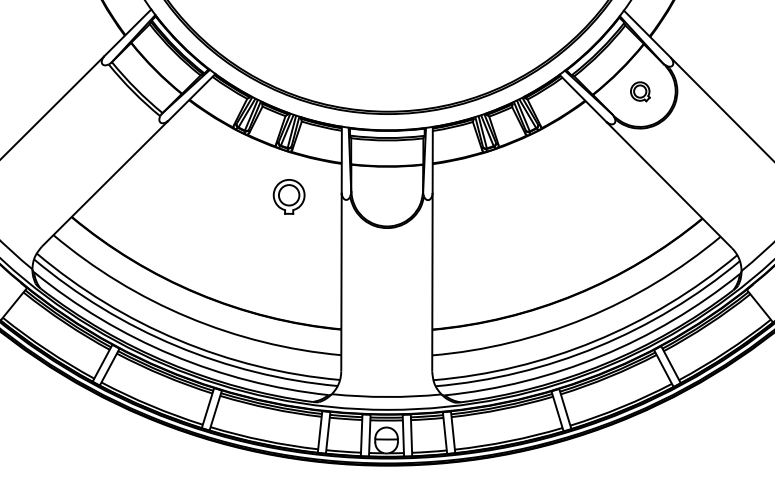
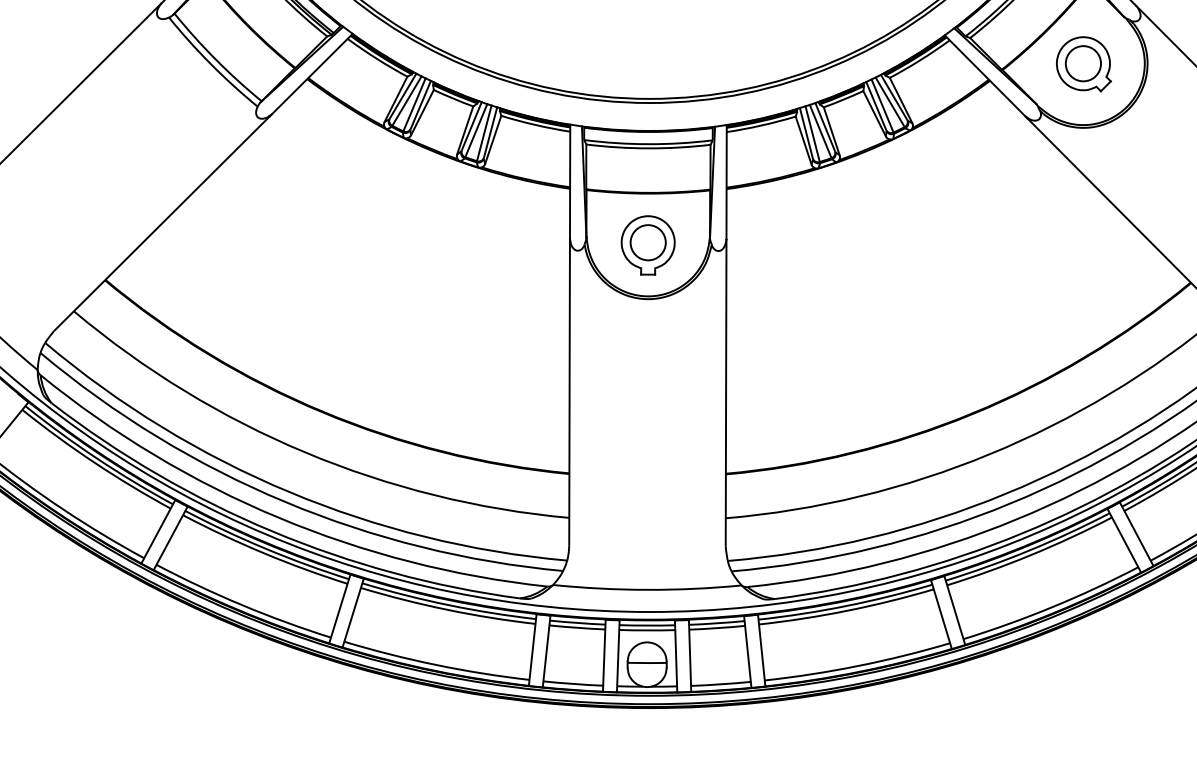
part: (640, 91) -> (1084, 64), size x1.67
part: (288, 196) -> (647, 244), moved

